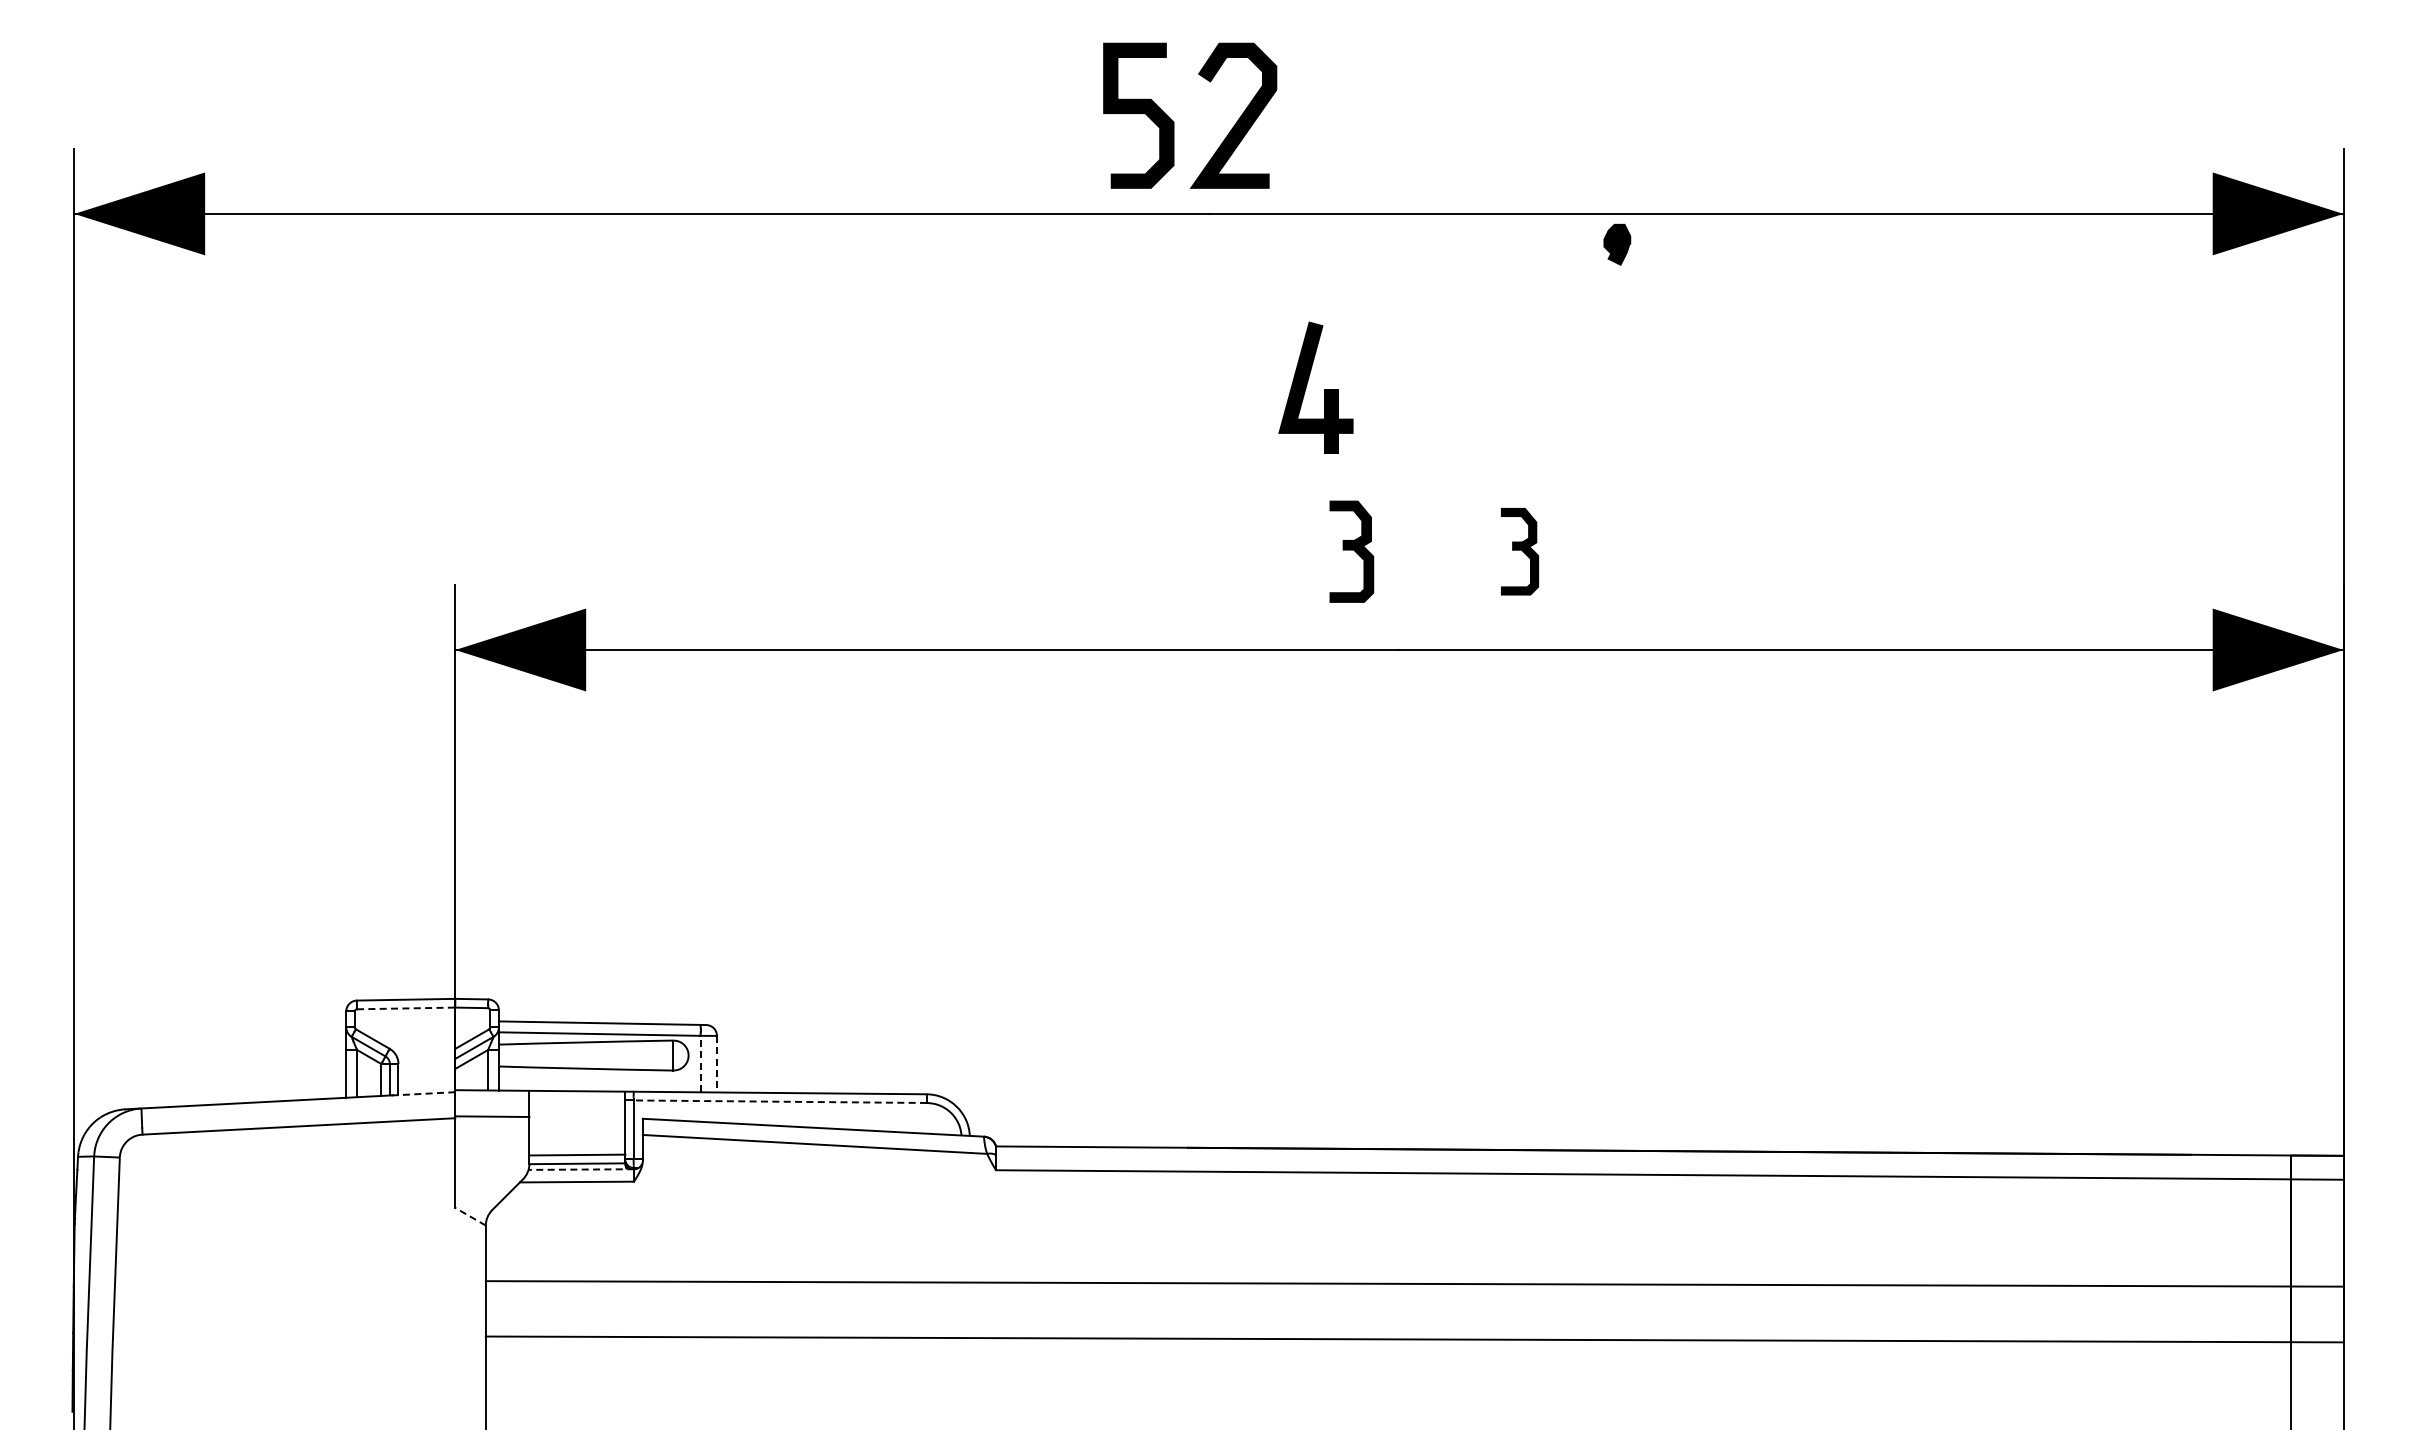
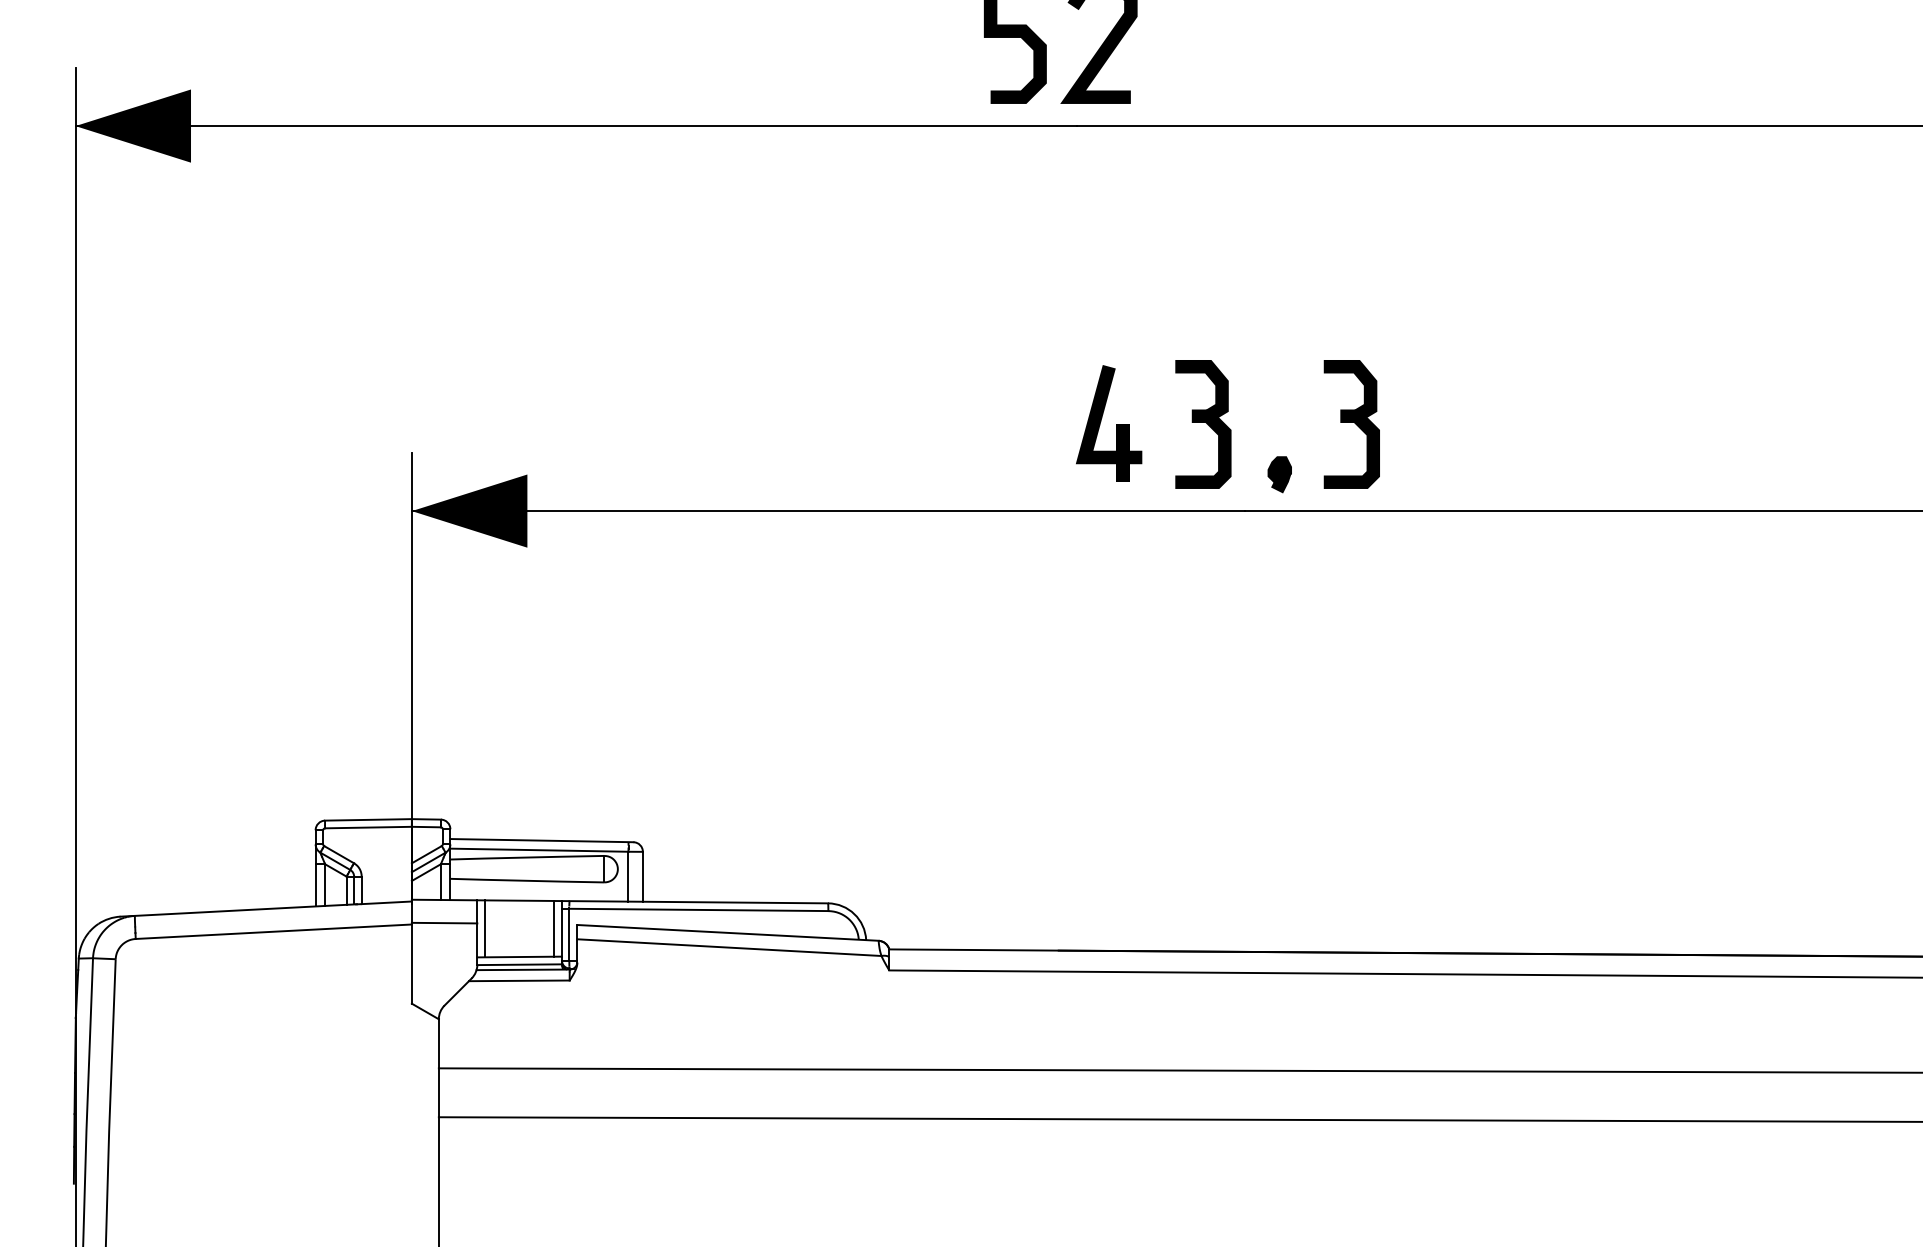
part: (1617, 244) -> (1279, 474), moved
part: (1307, 385) -> (1101, 421), moved
part: (1351, 551) -> (1203, 424), size x1.43
part: (1519, 551) -> (1351, 424), size x1.67
line: (406, 1008) -> (368, 827), dashed -> solid
line: (700, 1063) -> (628, 876), dashed -> solid
line: (716, 1064) -> (642, 877), dashed -> solid
line: (426, 1093) -> (386, 902), dashed -> solid
line: (780, 1101) -> (699, 909), dashed -> solid
line: (538, 1122) -> (485, 928), added
line: (616, 1122) -> (554, 928), added
line: (581, 1169) -> (523, 969), dashed -> solid
line: (470, 1216) -> (425, 1011), dashed -> solid

